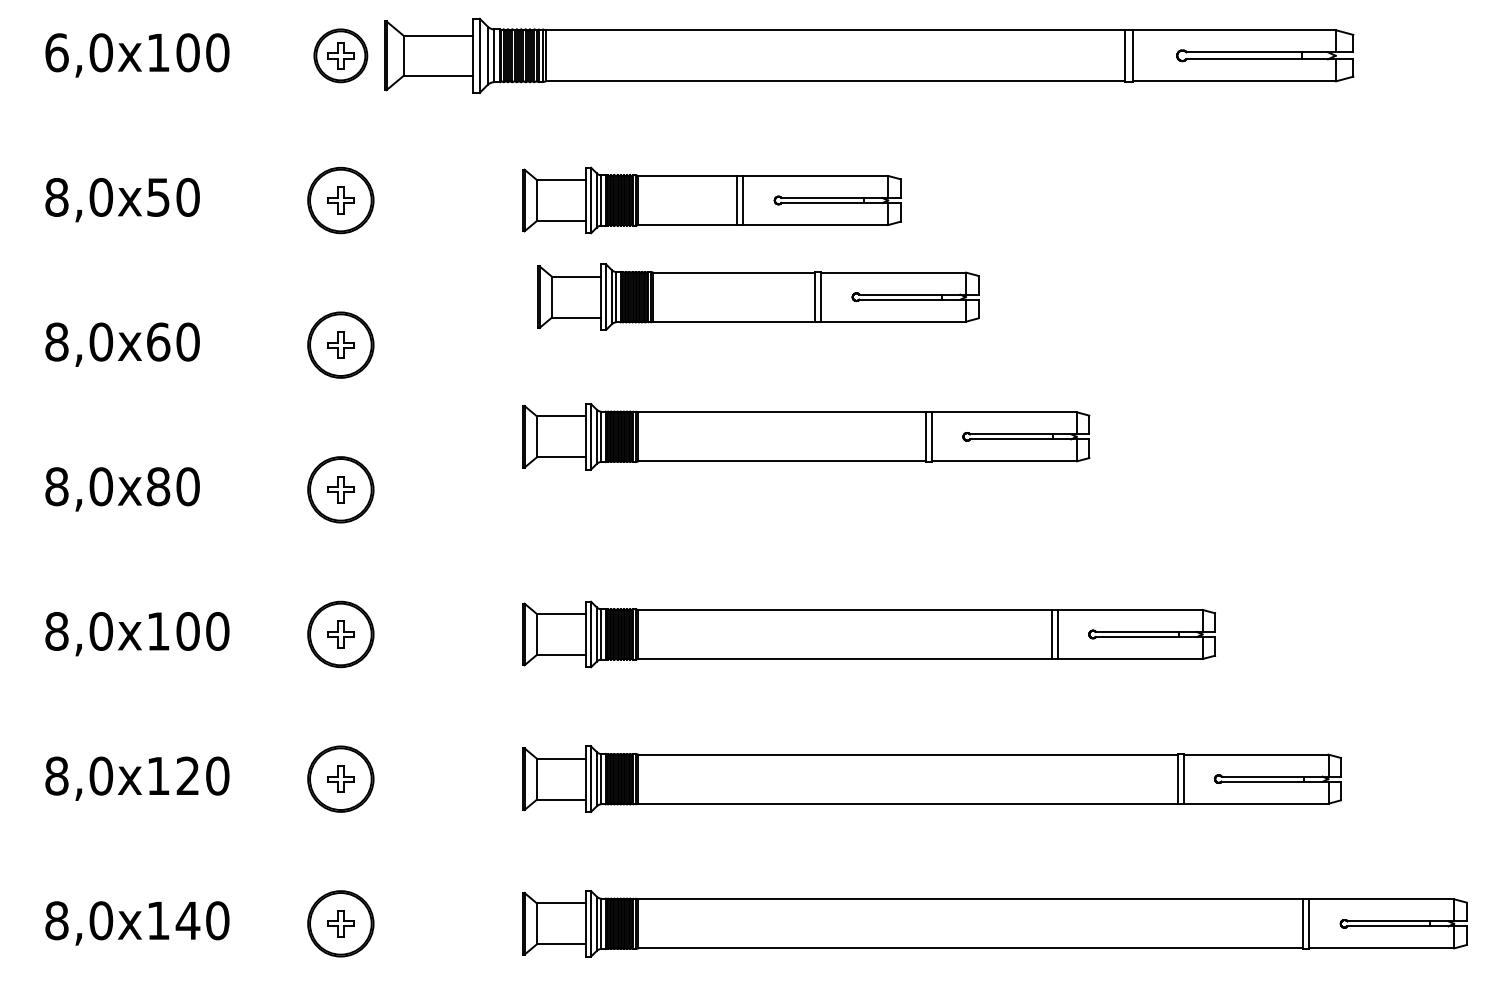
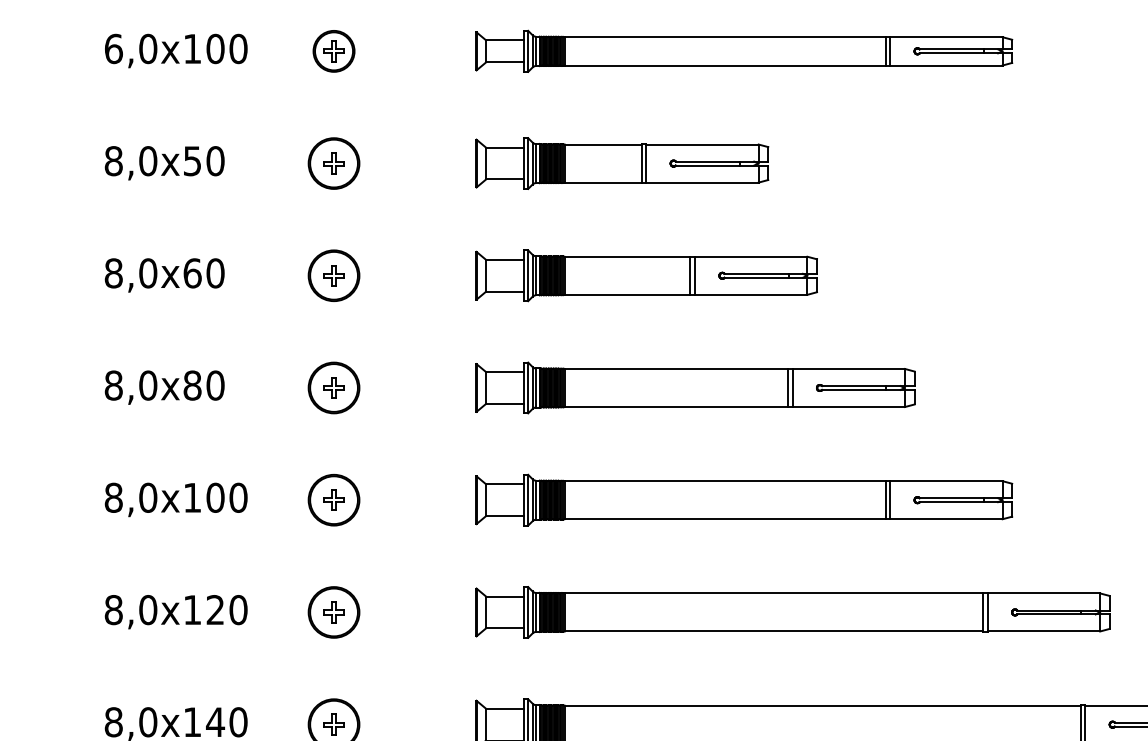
part: (869, 55) -> (744, 51), size x0.71
part: (758, 296) -> (646, 275), moved
part: (806, 436) -> (695, 387), moved

